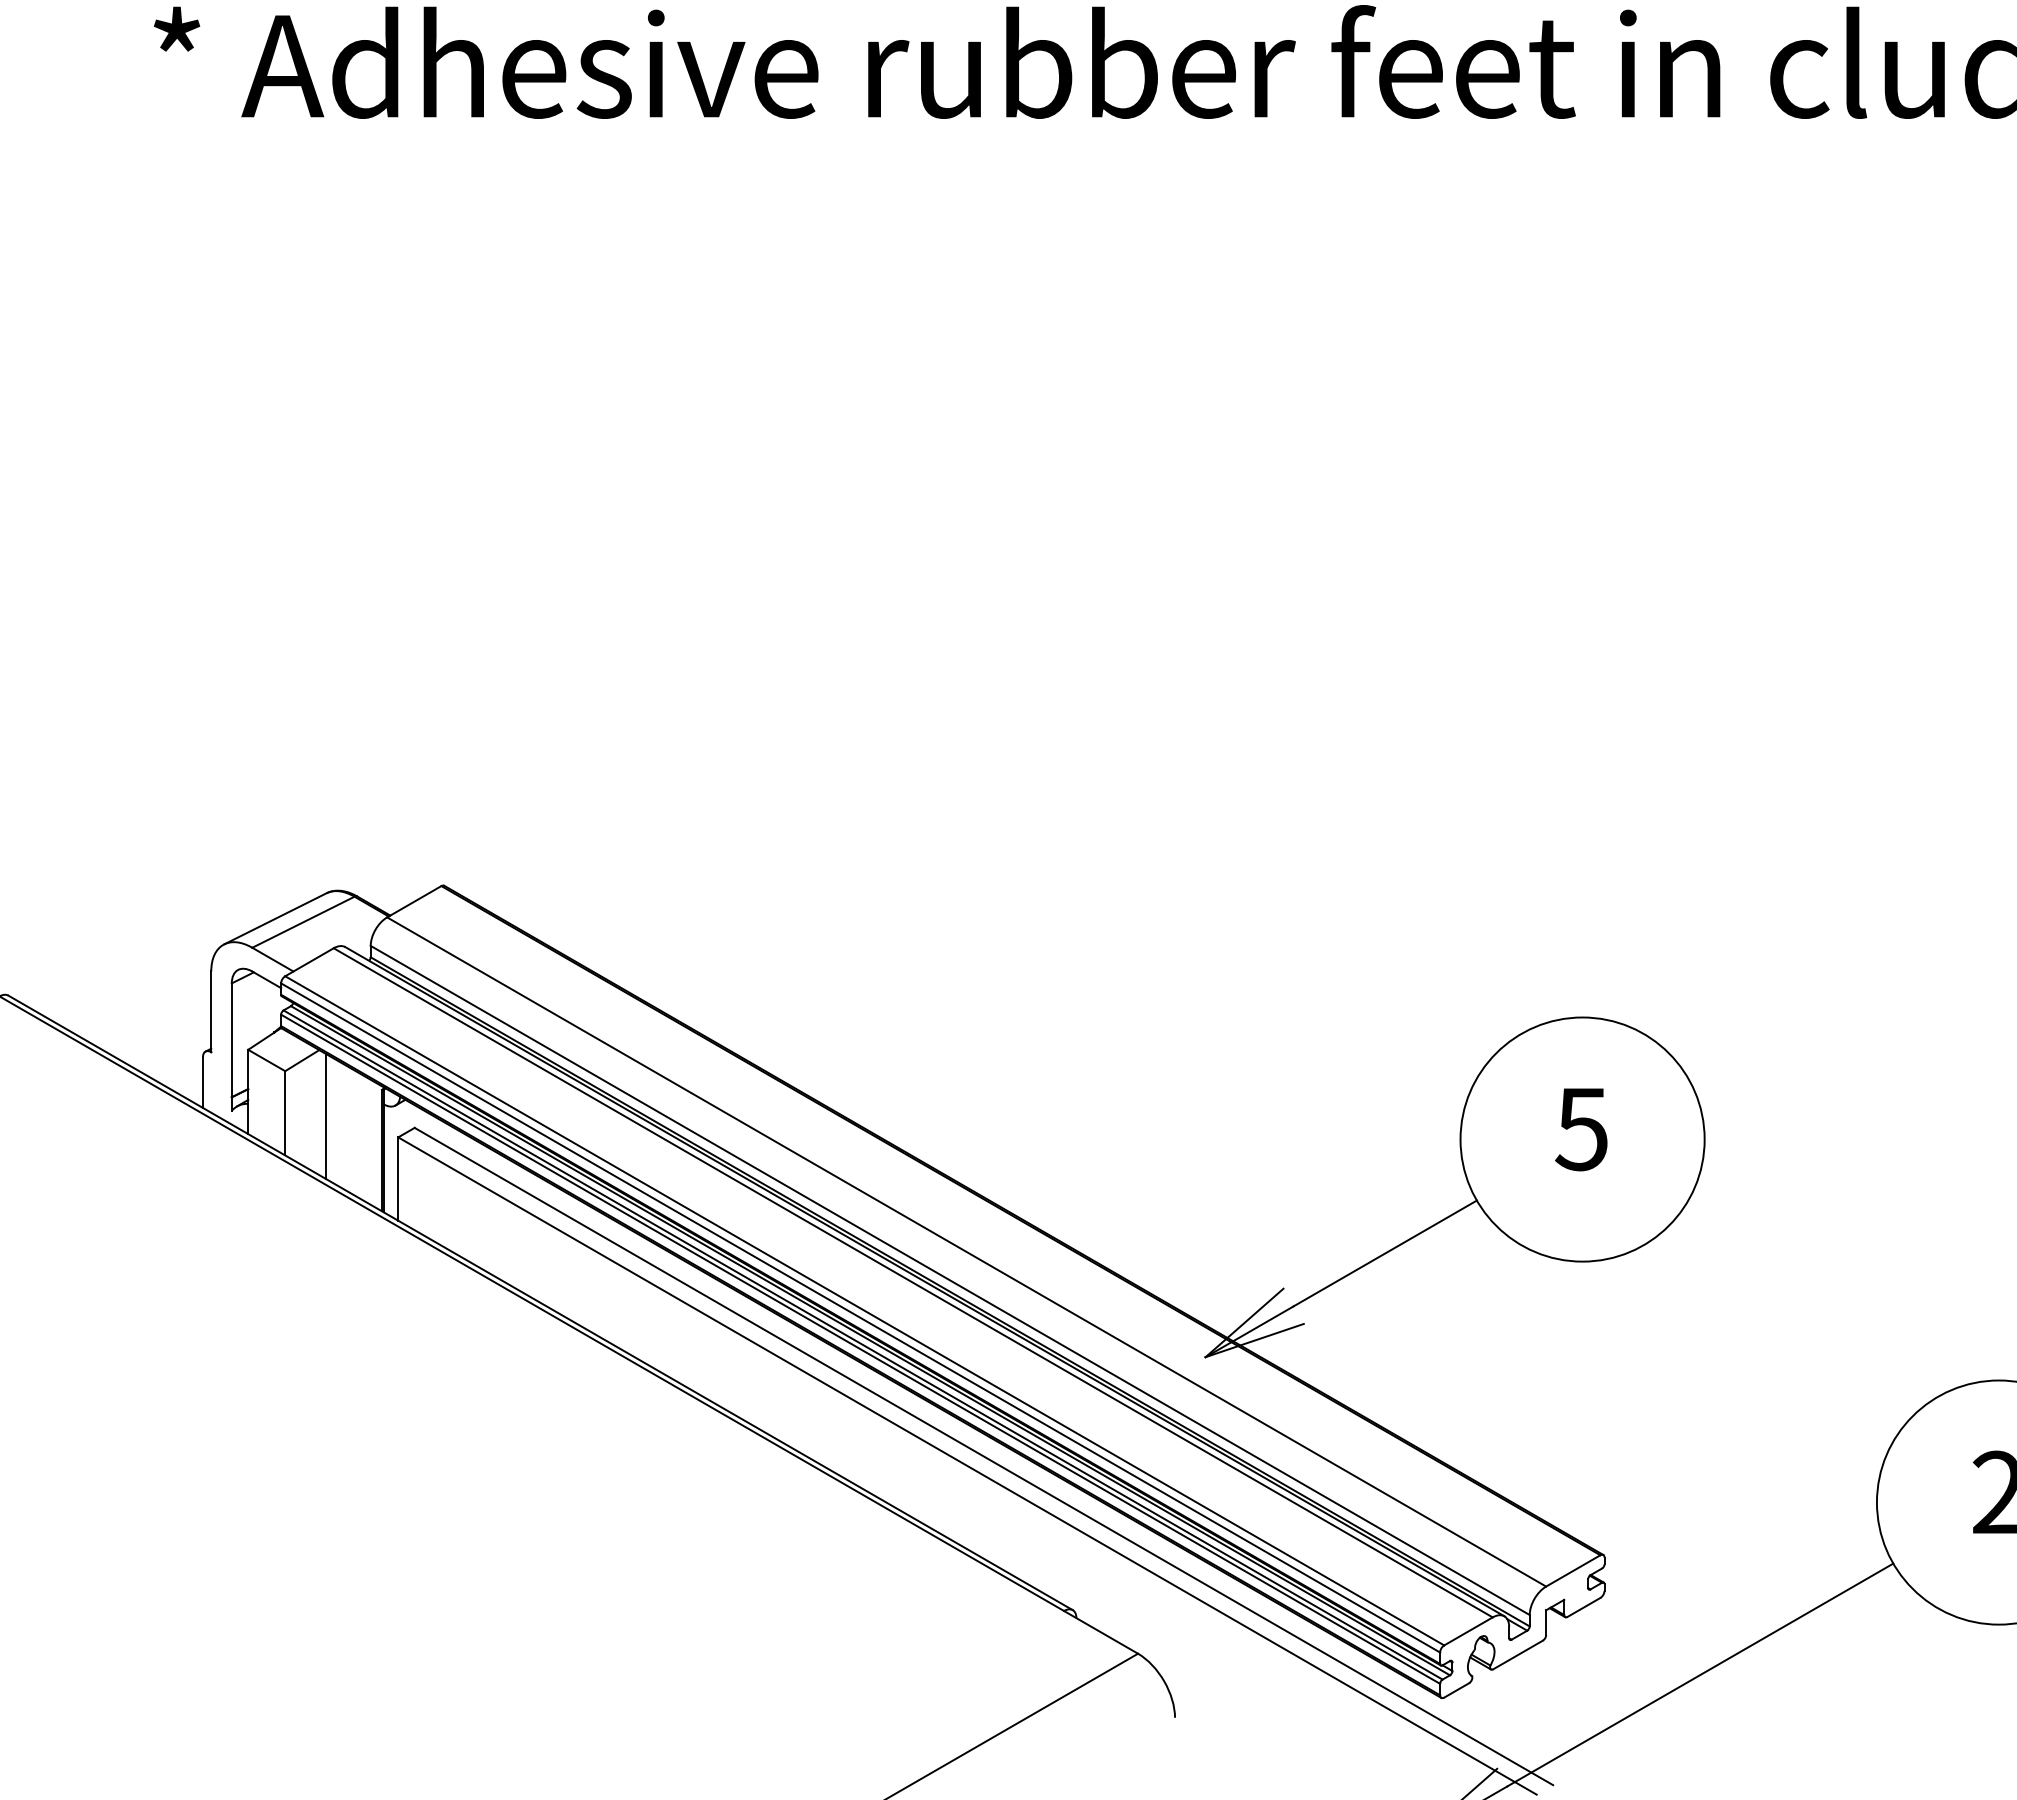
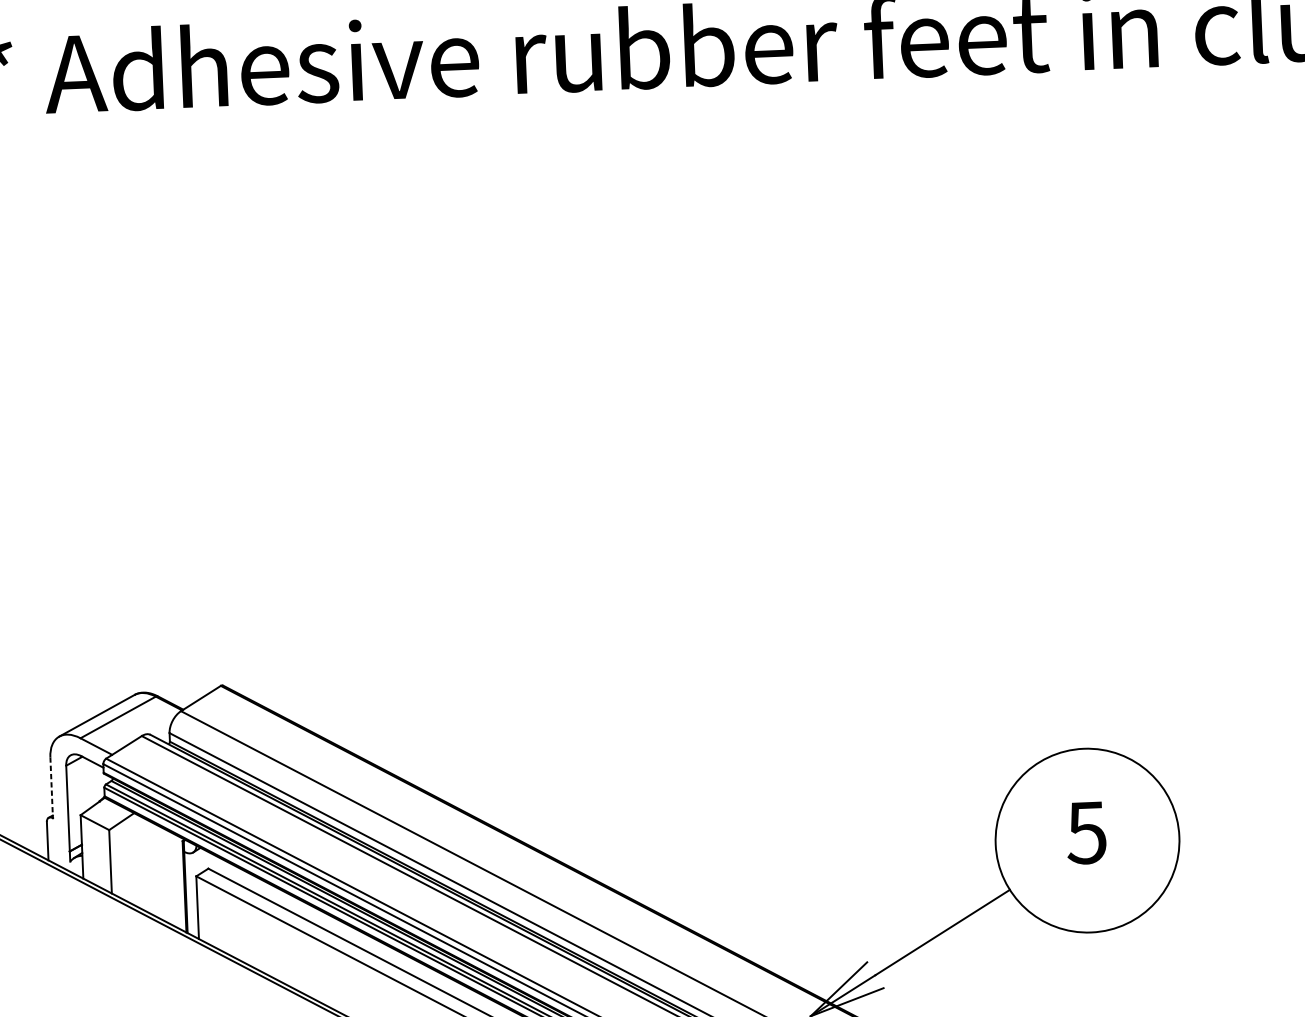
line: (211, 1012) -> (51, 788), solid -> dashed
line: (326, 1116) -> (141, 862), removed

